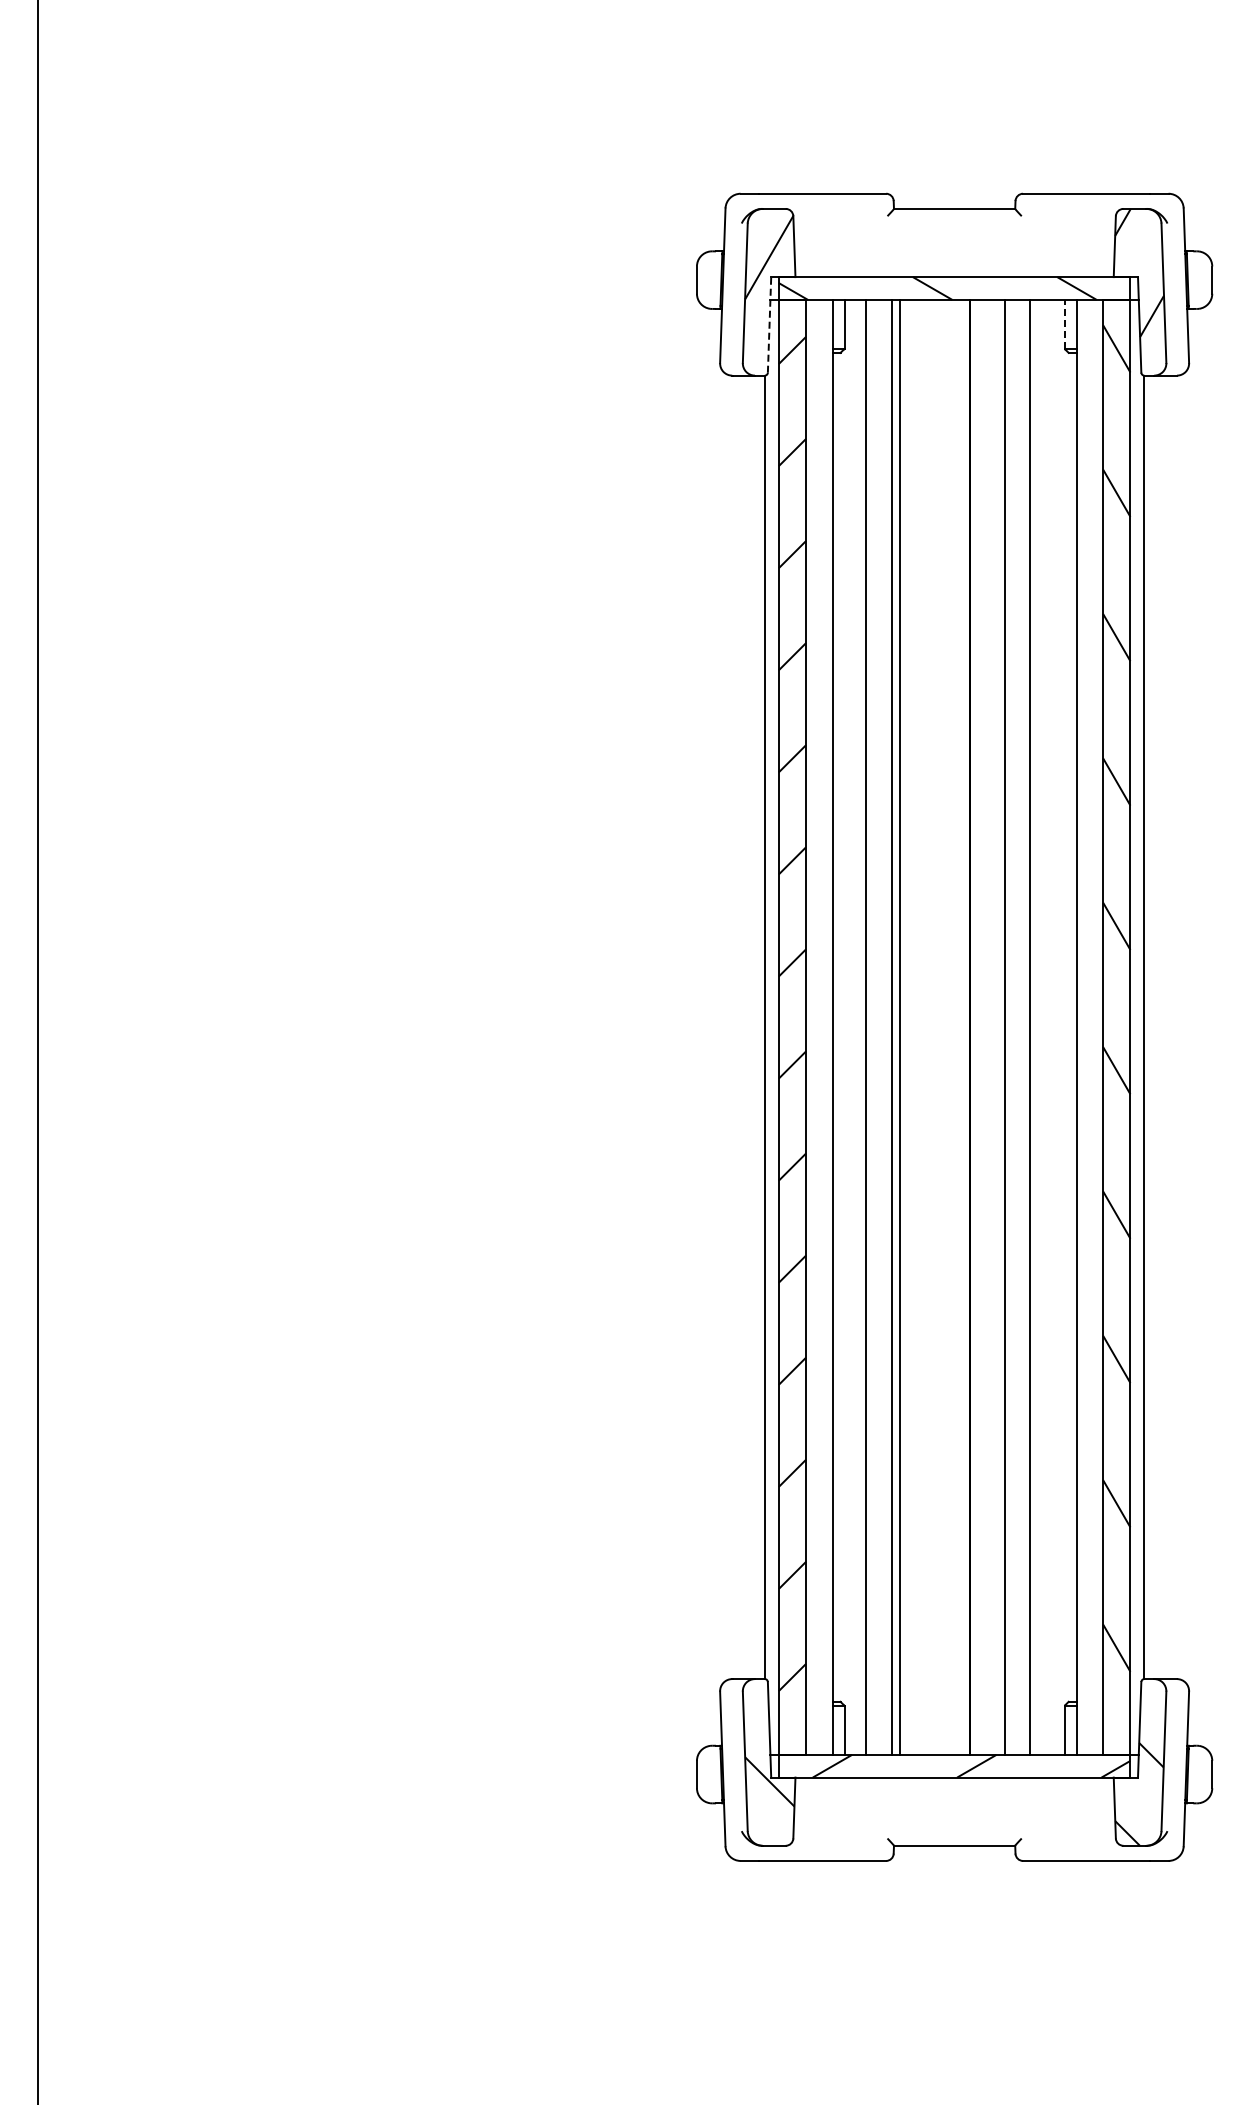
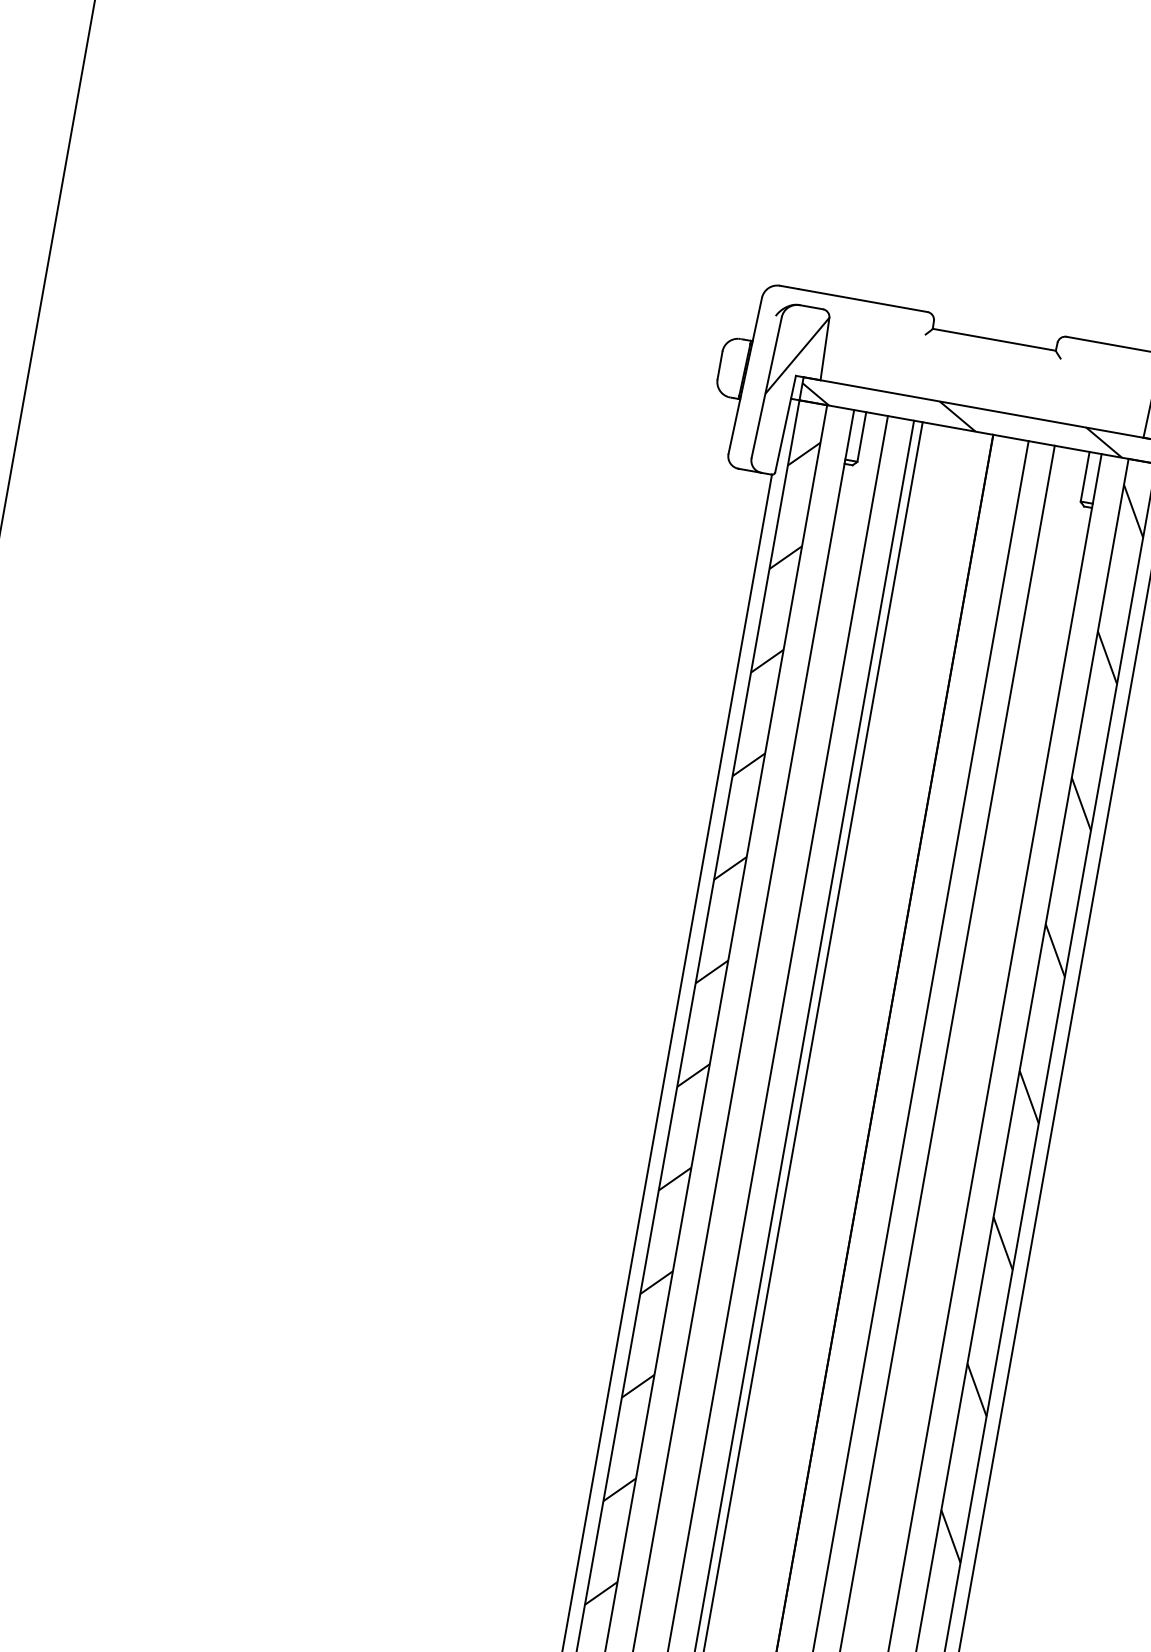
line: (1064, 323) -> (1085, 475), dashed -> solid
line: (769, 324) -> (785, 423), dashed -> solid

